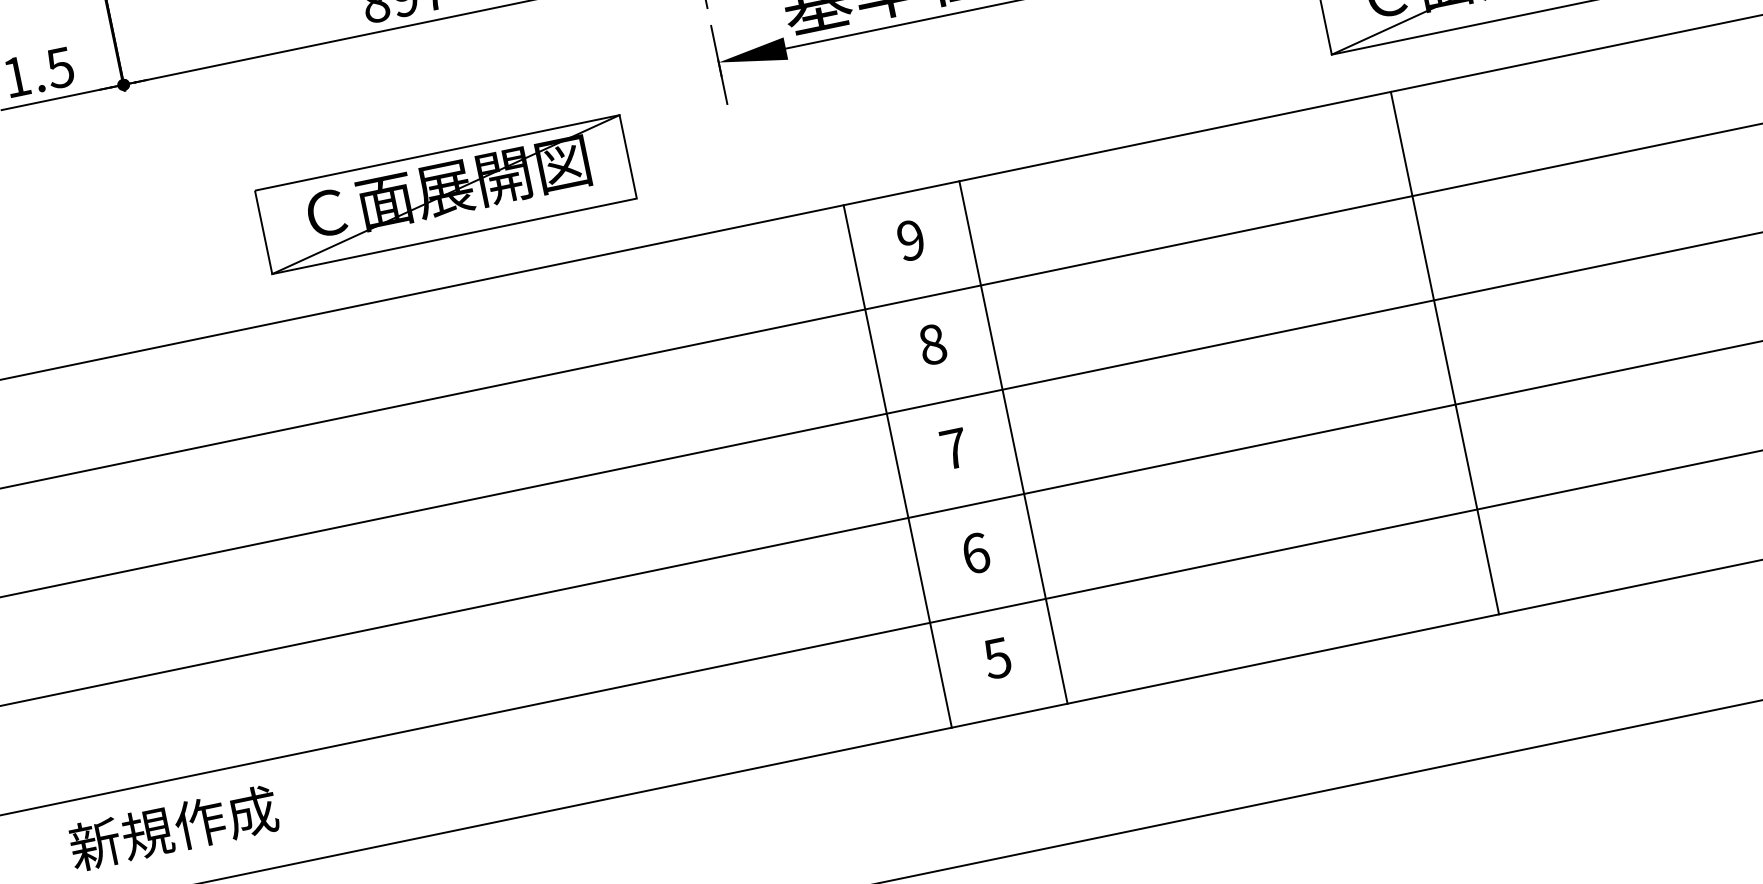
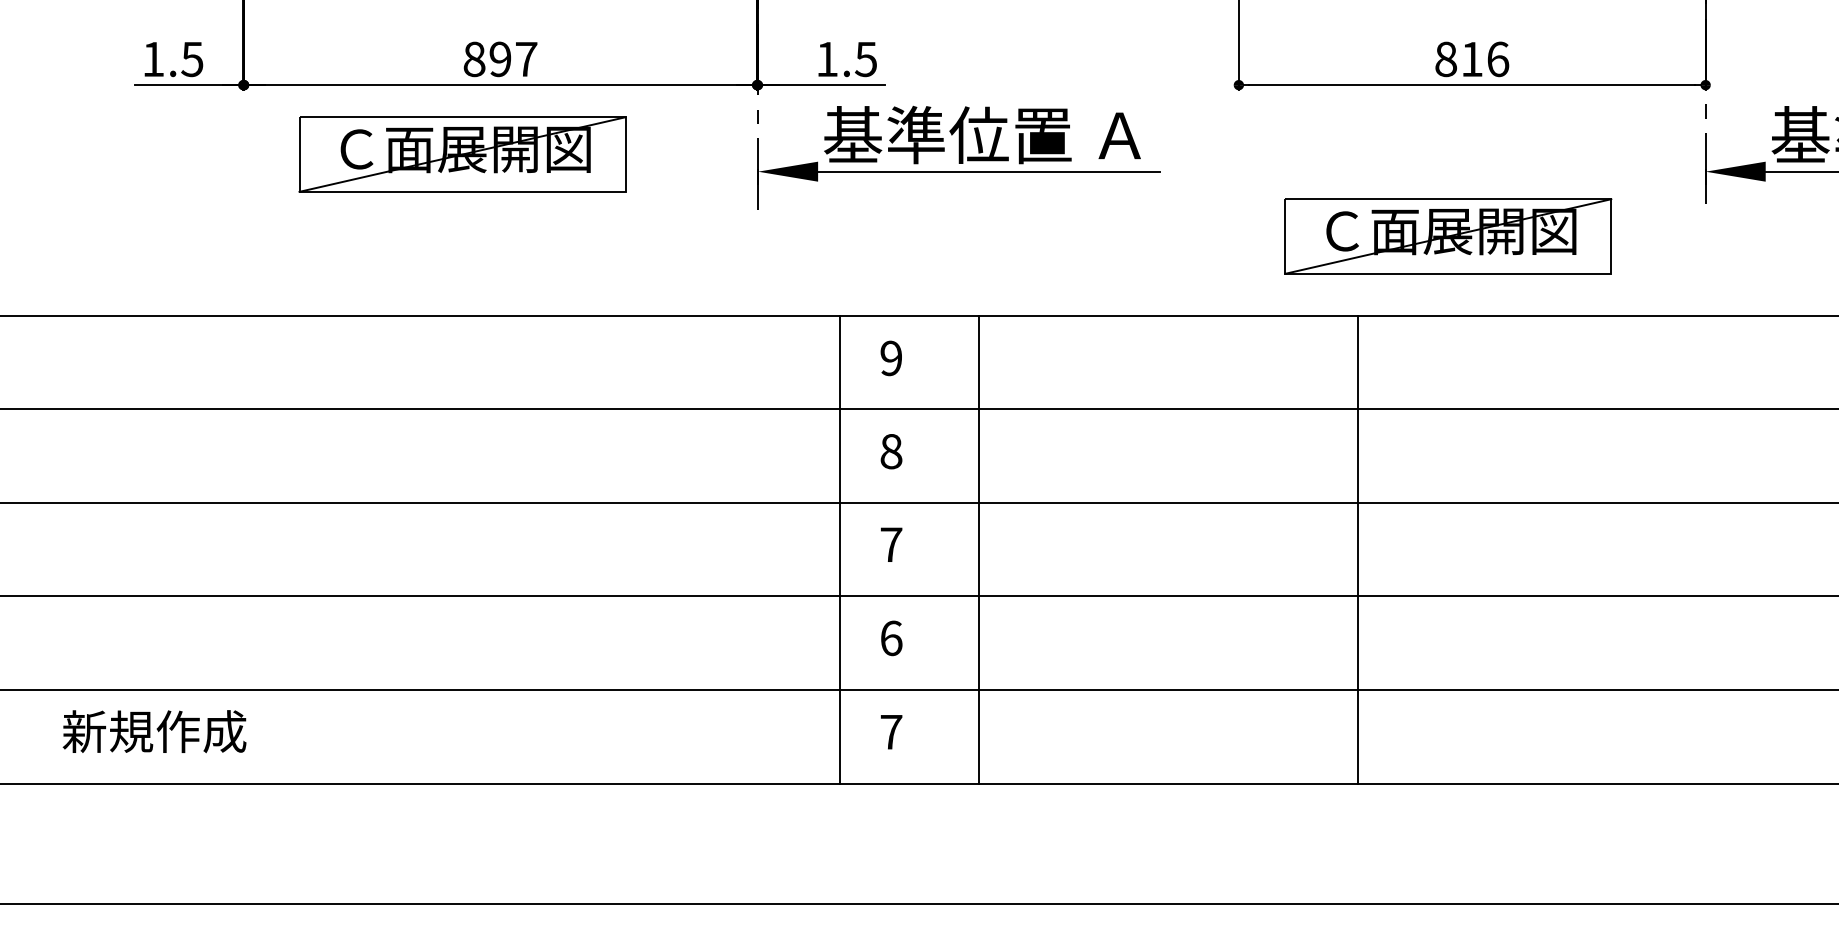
part: (445, 194) -> (462, 154), moved
line: (1445, 352) -> (1358, 549), moved
line: (1013, 441) -> (979, 549), moved
text: (997, 658) -> (891, 732), 5 -> 7

